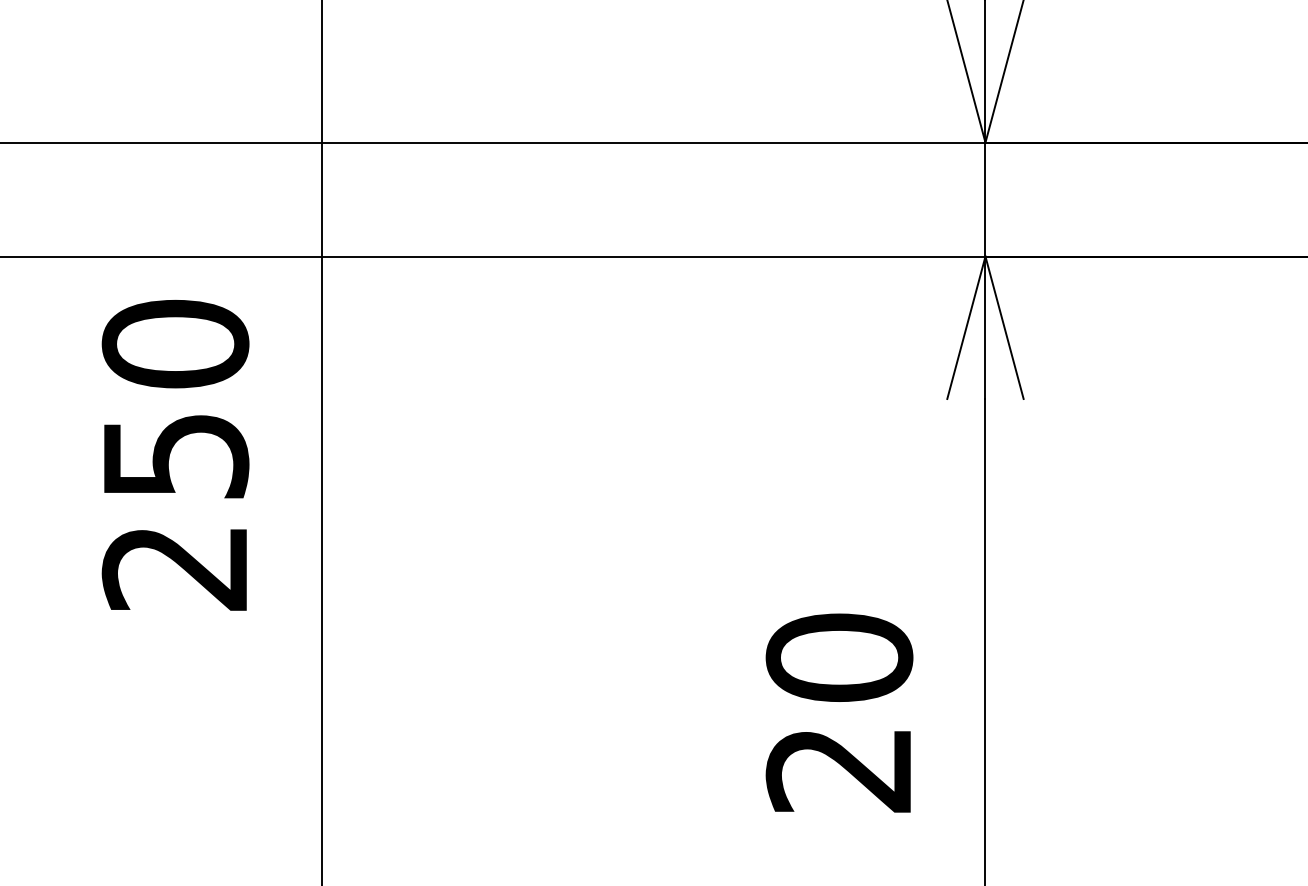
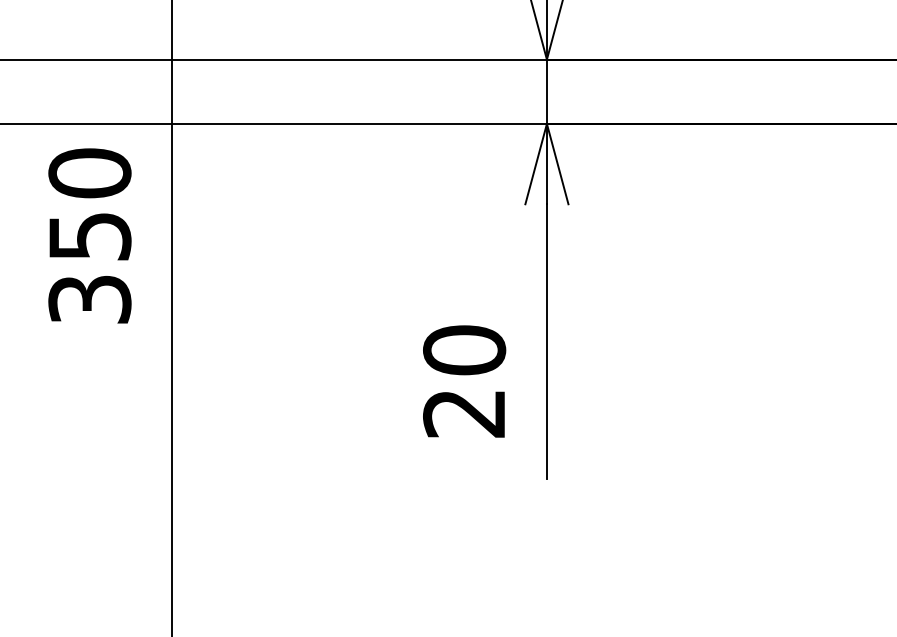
text: (174, 567) -> (89, 299), 250 -> 350

